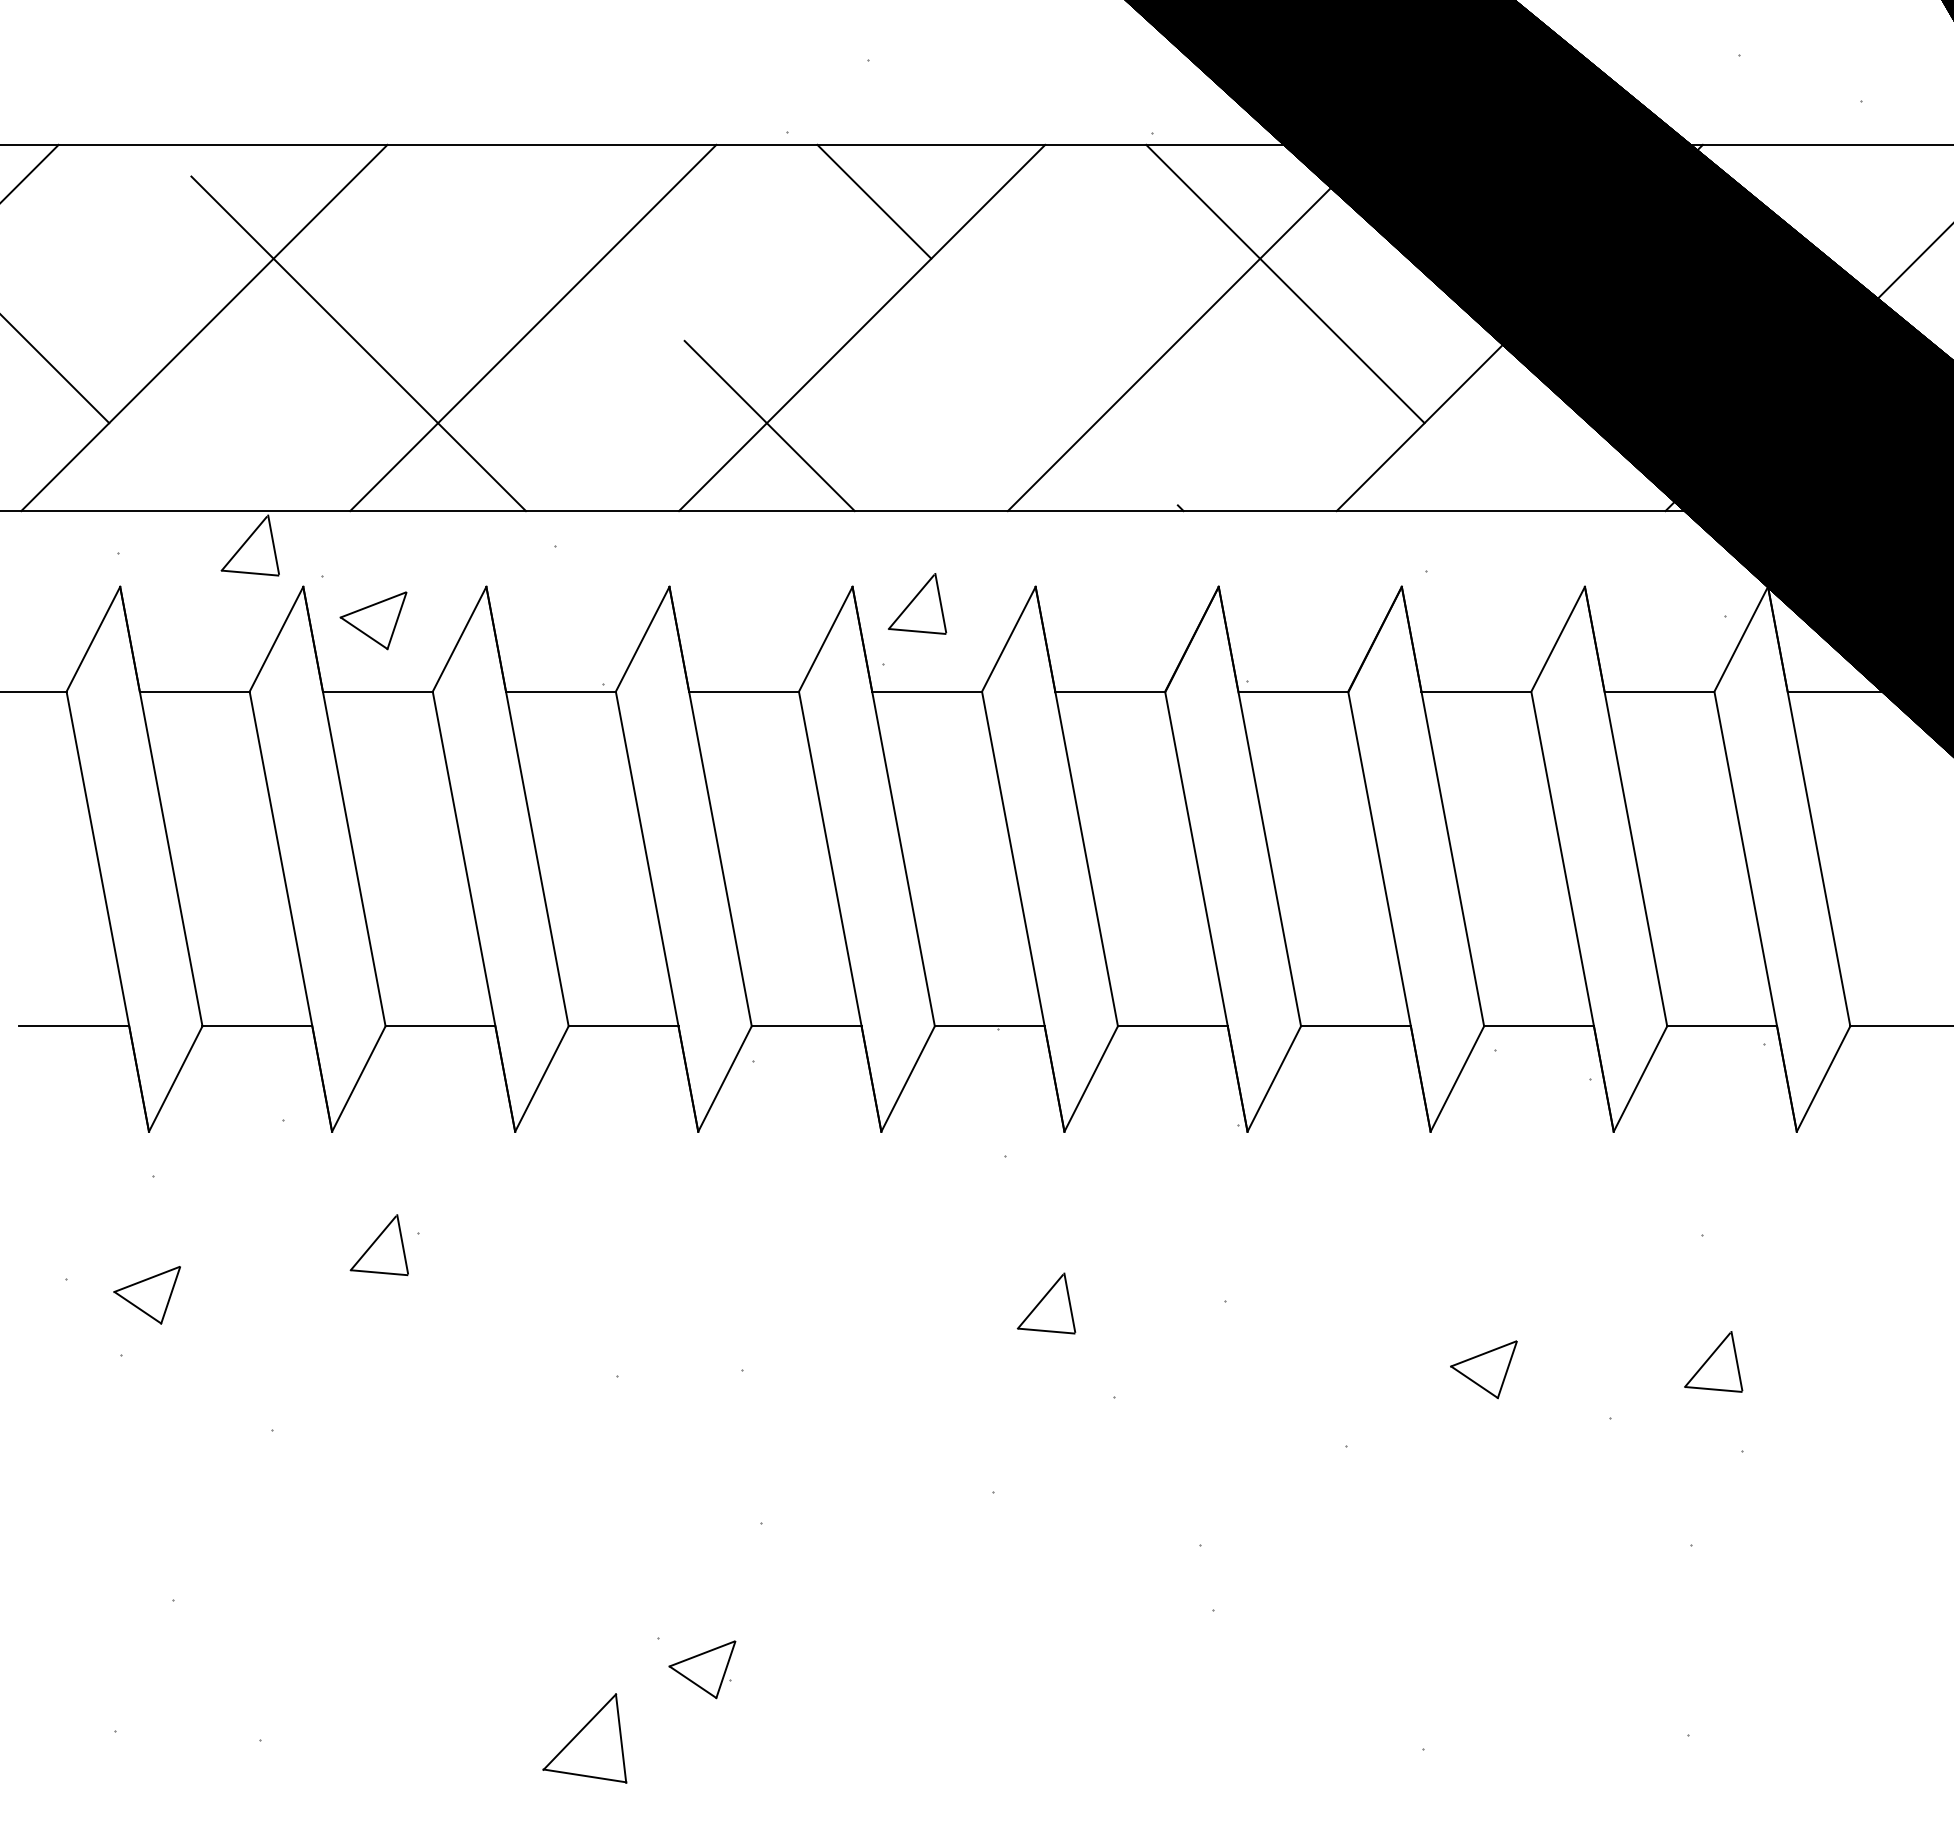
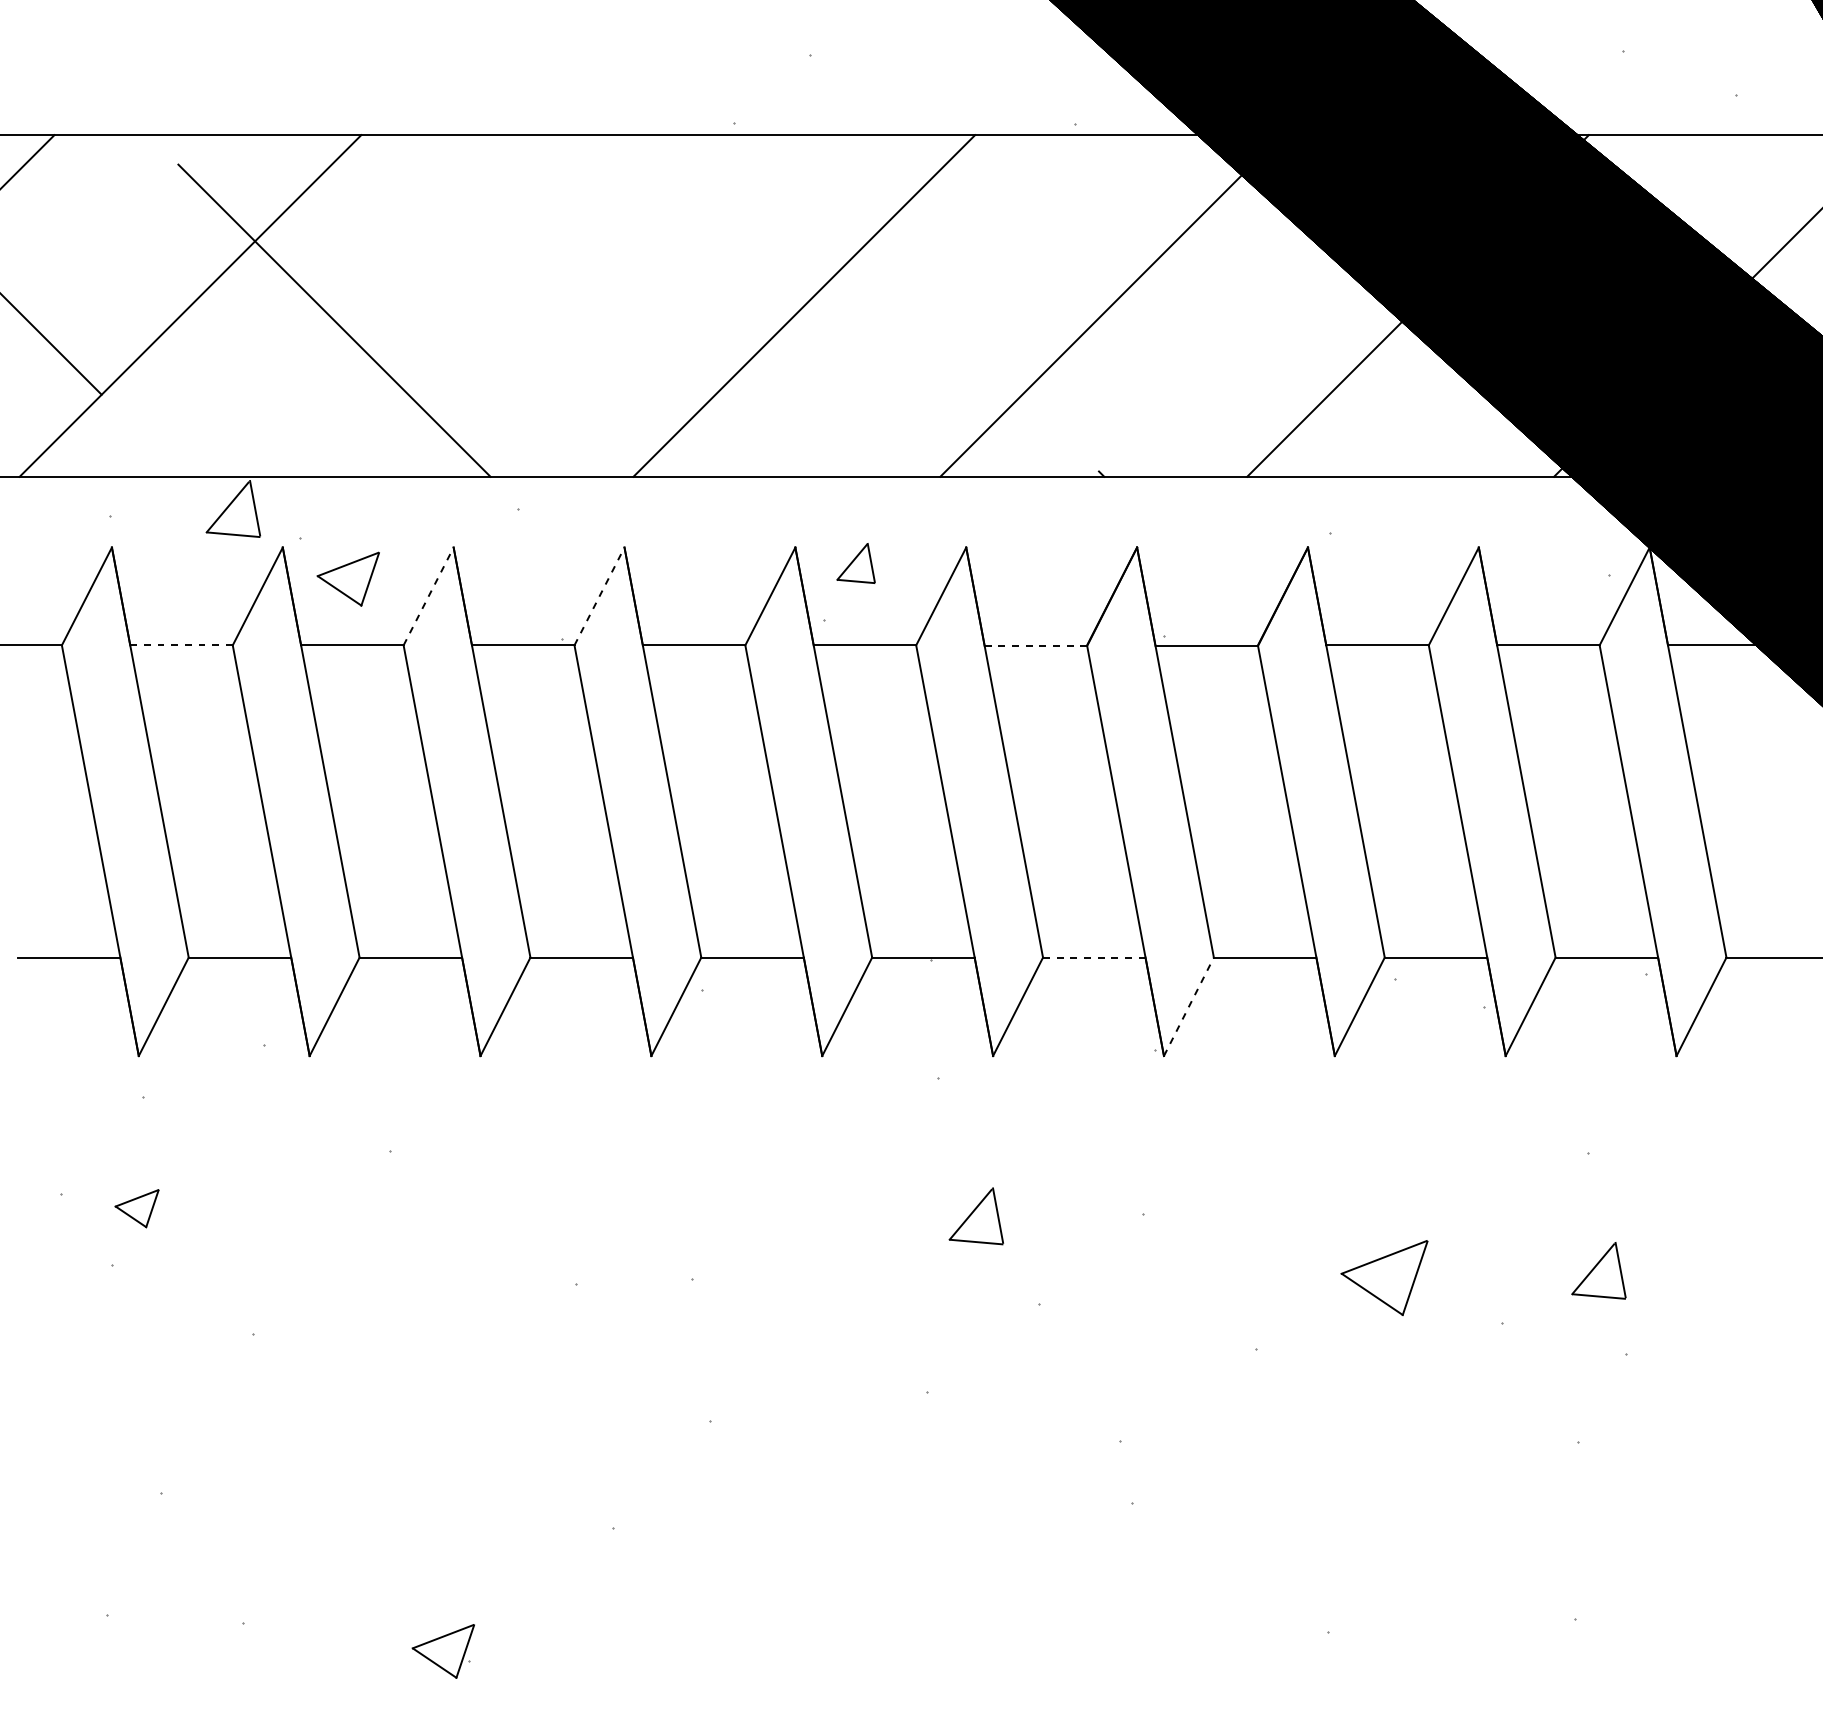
line: (874, 201) -> (815, 187), removed
line: (1285, 283) -> (1199, 264), removed
line: (533, 327) -> (497, 305), removed
line: (769, 425) -> (717, 396), removed
part: (917, 603) -> (855, 563), size x0.7
line: (459, 639) -> (428, 596), solid -> dashed
line: (642, 639) -> (599, 596), solid -> dashed
line: (194, 691) -> (181, 645), solid -> dashed
line: (1110, 692) -> (1036, 646), solid -> dashed
line: (1172, 1026) -> (1093, 957), solid -> dashed
line: (1274, 1078) -> (1189, 1006), solid -> dashed
part: (378, 1245) -> (352, 1162), removed
part: (146, 1295) -> (136, 1208), size x0.7
part: (1483, 1369) -> (1384, 1277), size x1.4
part: (702, 1669) -> (443, 1651), moved
part: (584, 1738) -> (545, 1622), removed

